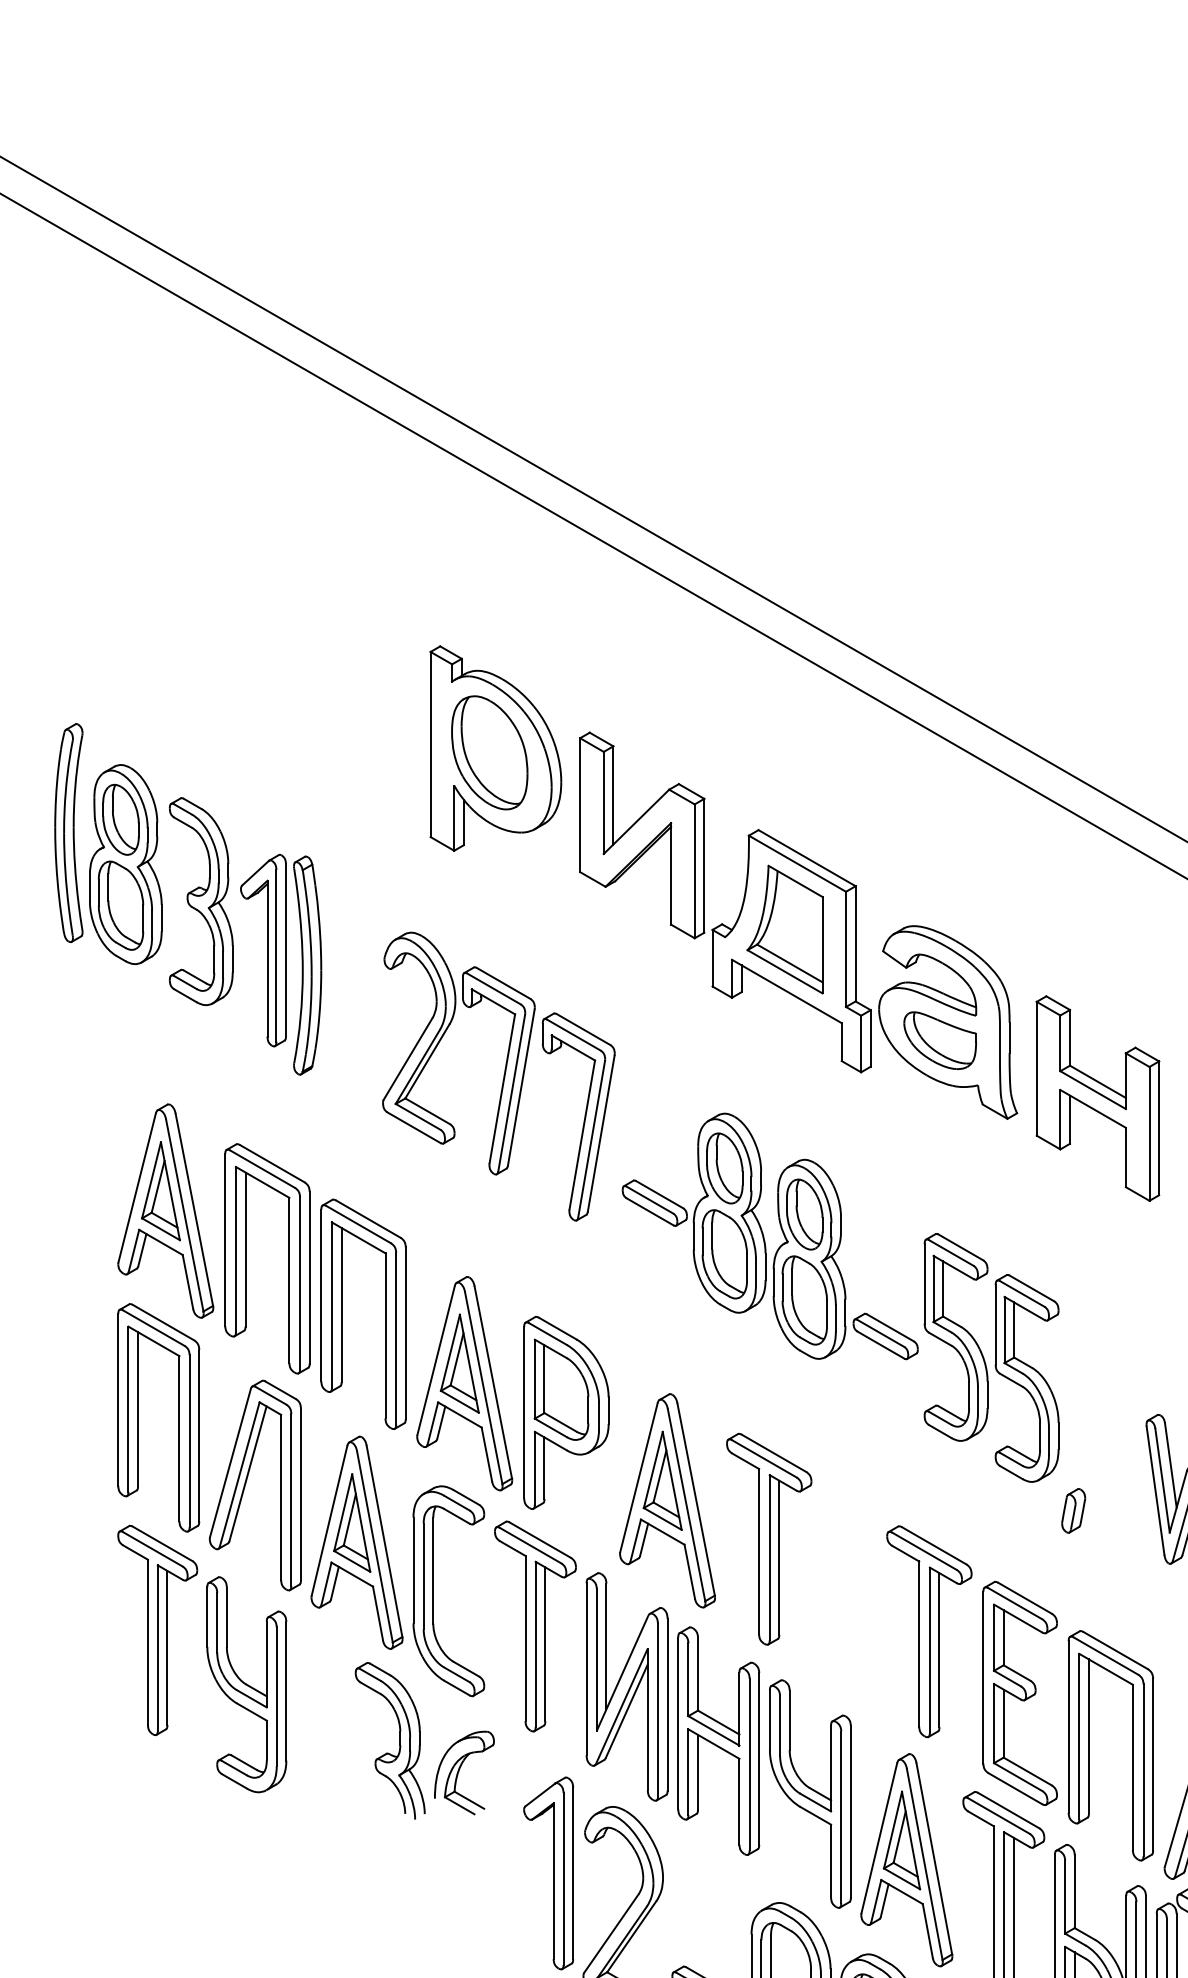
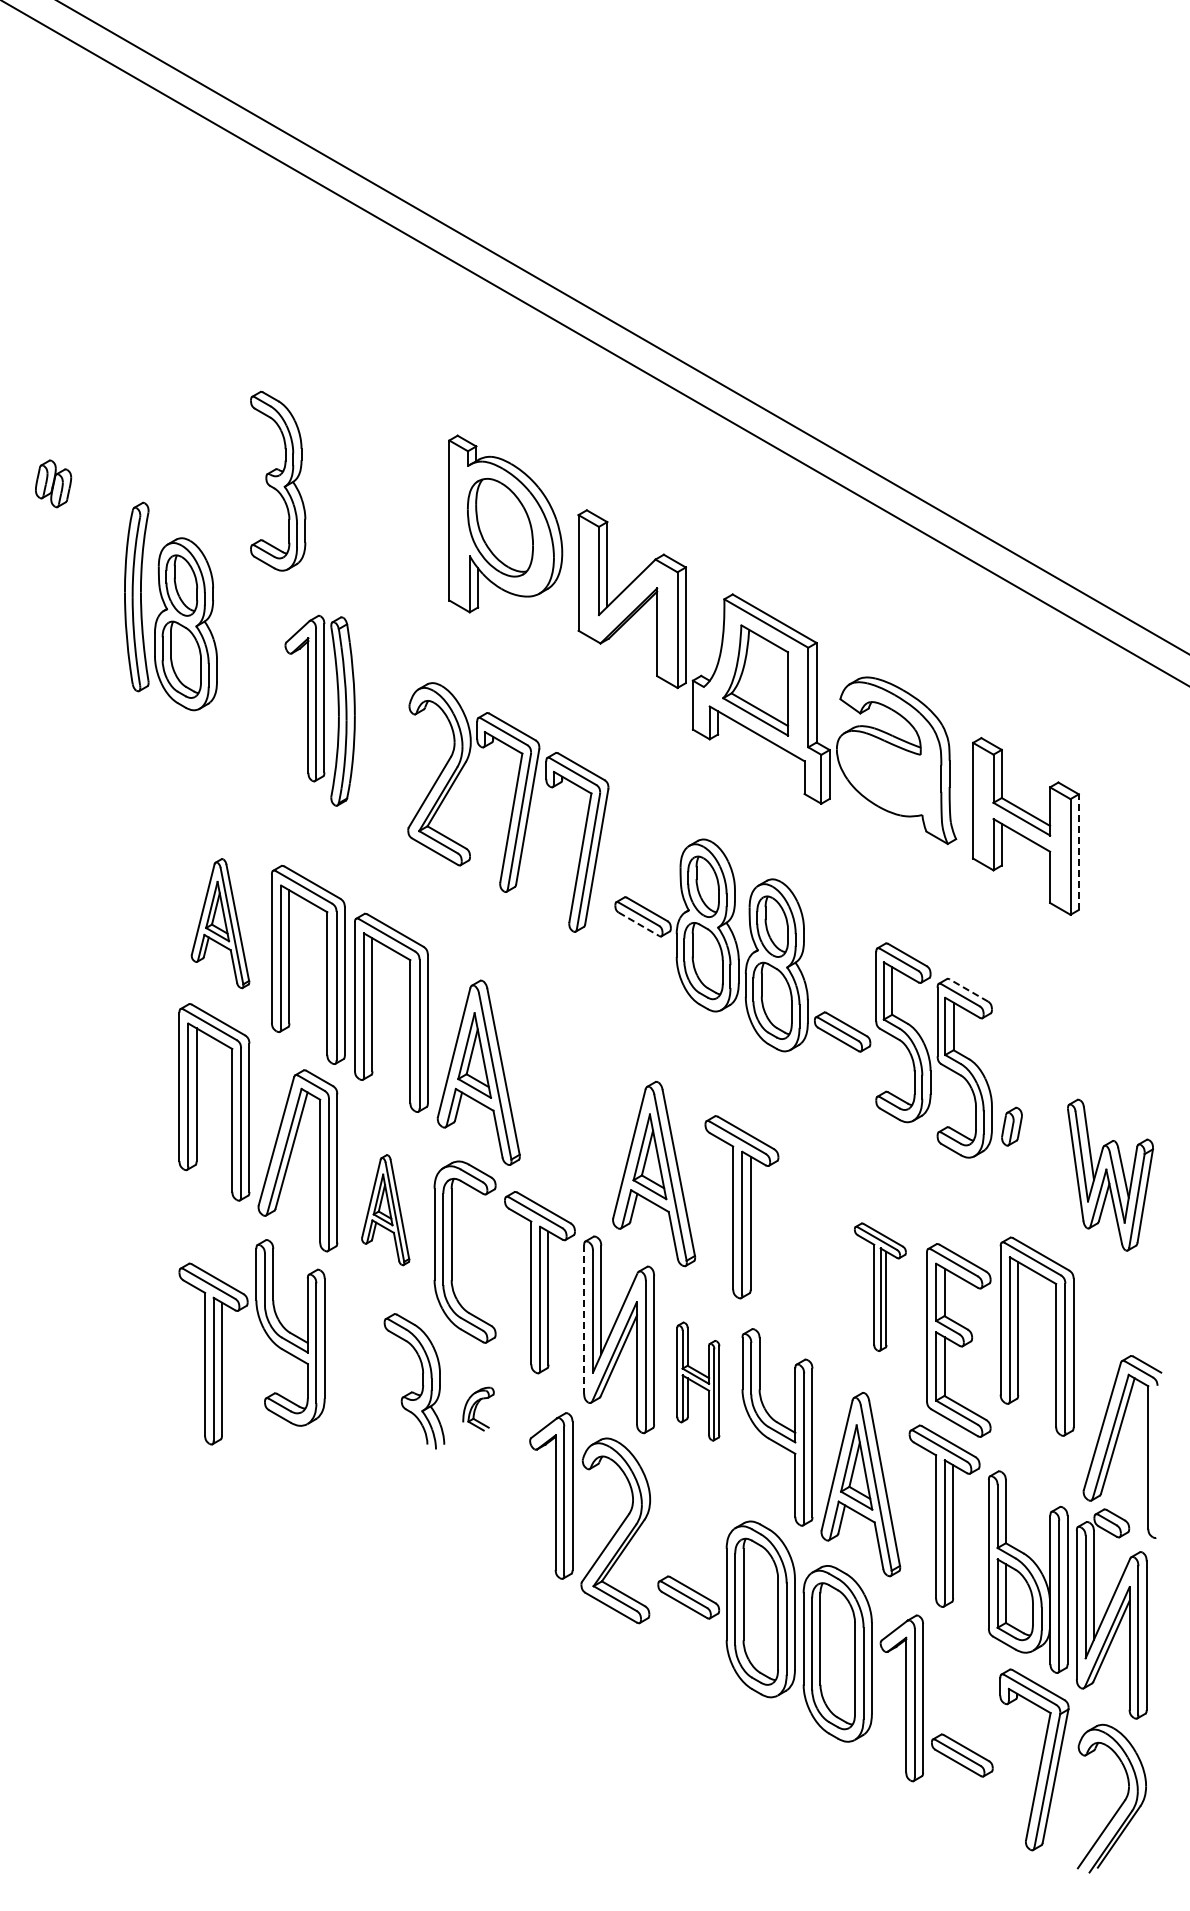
part: (201, 900) -> (278, 480), moved
part: (939, 1040) -> (889, 776), removed
line: (1158, 1128) -> (1078, 852), solid -> dashed
part: (165, 1210) -> (220, 923), size x0.7
line: (650, 1212) -> (639, 924), solid -> dashed
line: (1031, 1288) -> (968, 990), solid -> dashed
part: (566, 1412) -> (566, 1097), removed
part: (1073, 1510) -> (1011, 1126), moved
part: (356, 1541) -> (385, 1209), size x0.6
part: (157, 1629) -> (213, 1353), moved
part: (929, 1632) -> (880, 1287), size x0.7
line: (587, 1669) -> (584, 1319), solid -> dashed
part: (718, 1740) -> (698, 1381), size x0.6
part: (1089, 1745) -> (1018, 1336), moved
part: (464, 1772) -> (478, 1408), size x0.6

